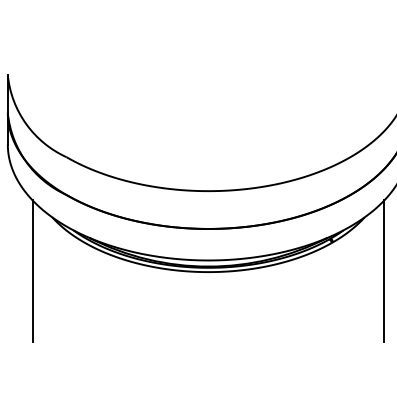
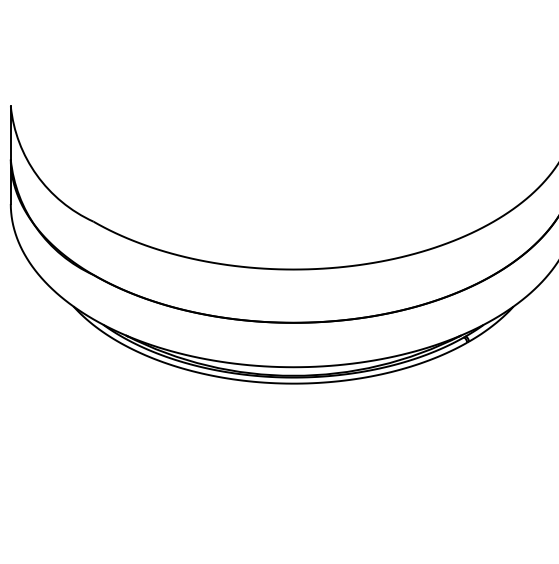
line: (32, 270) -> (45, 381), removed
line: (384, 270) -> (541, 381), removed

